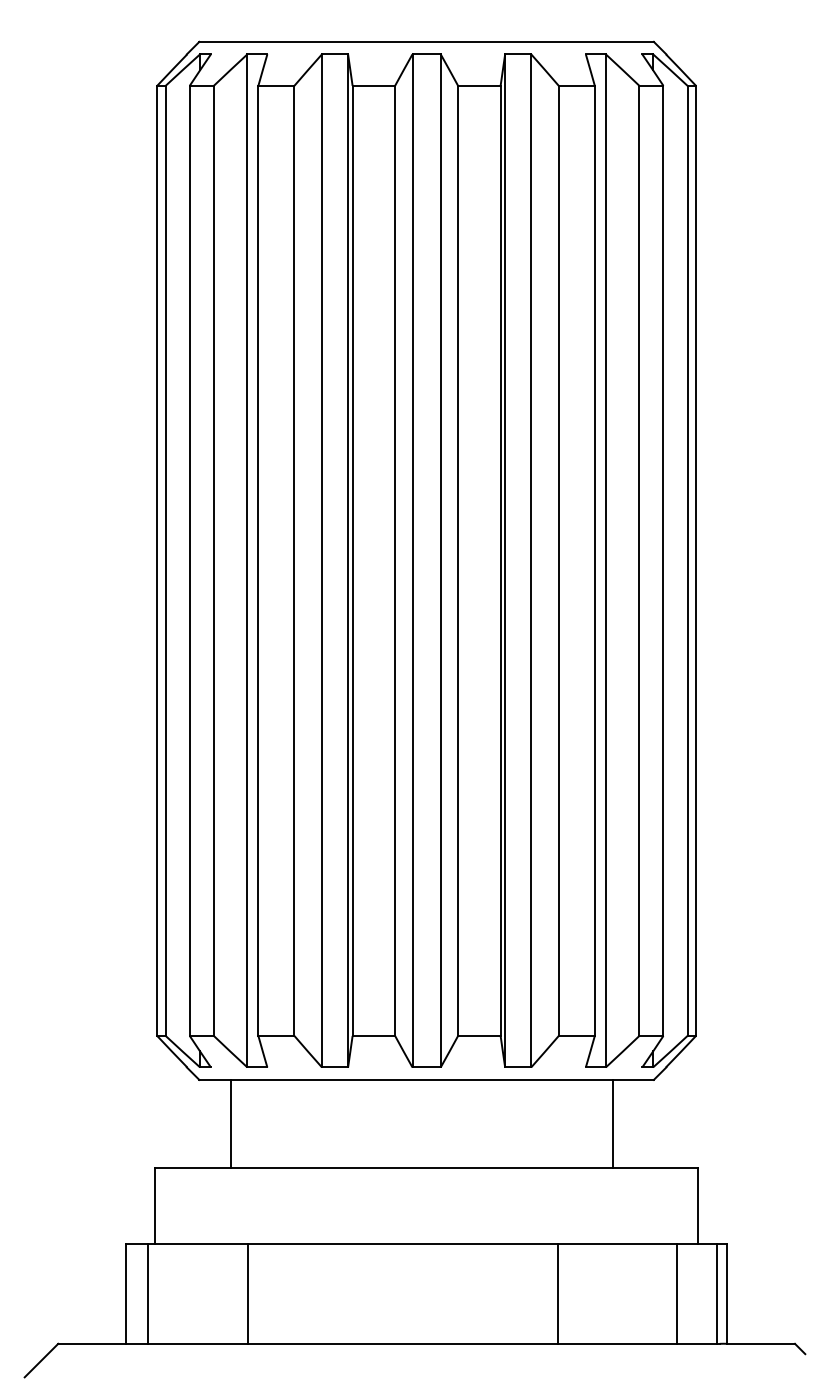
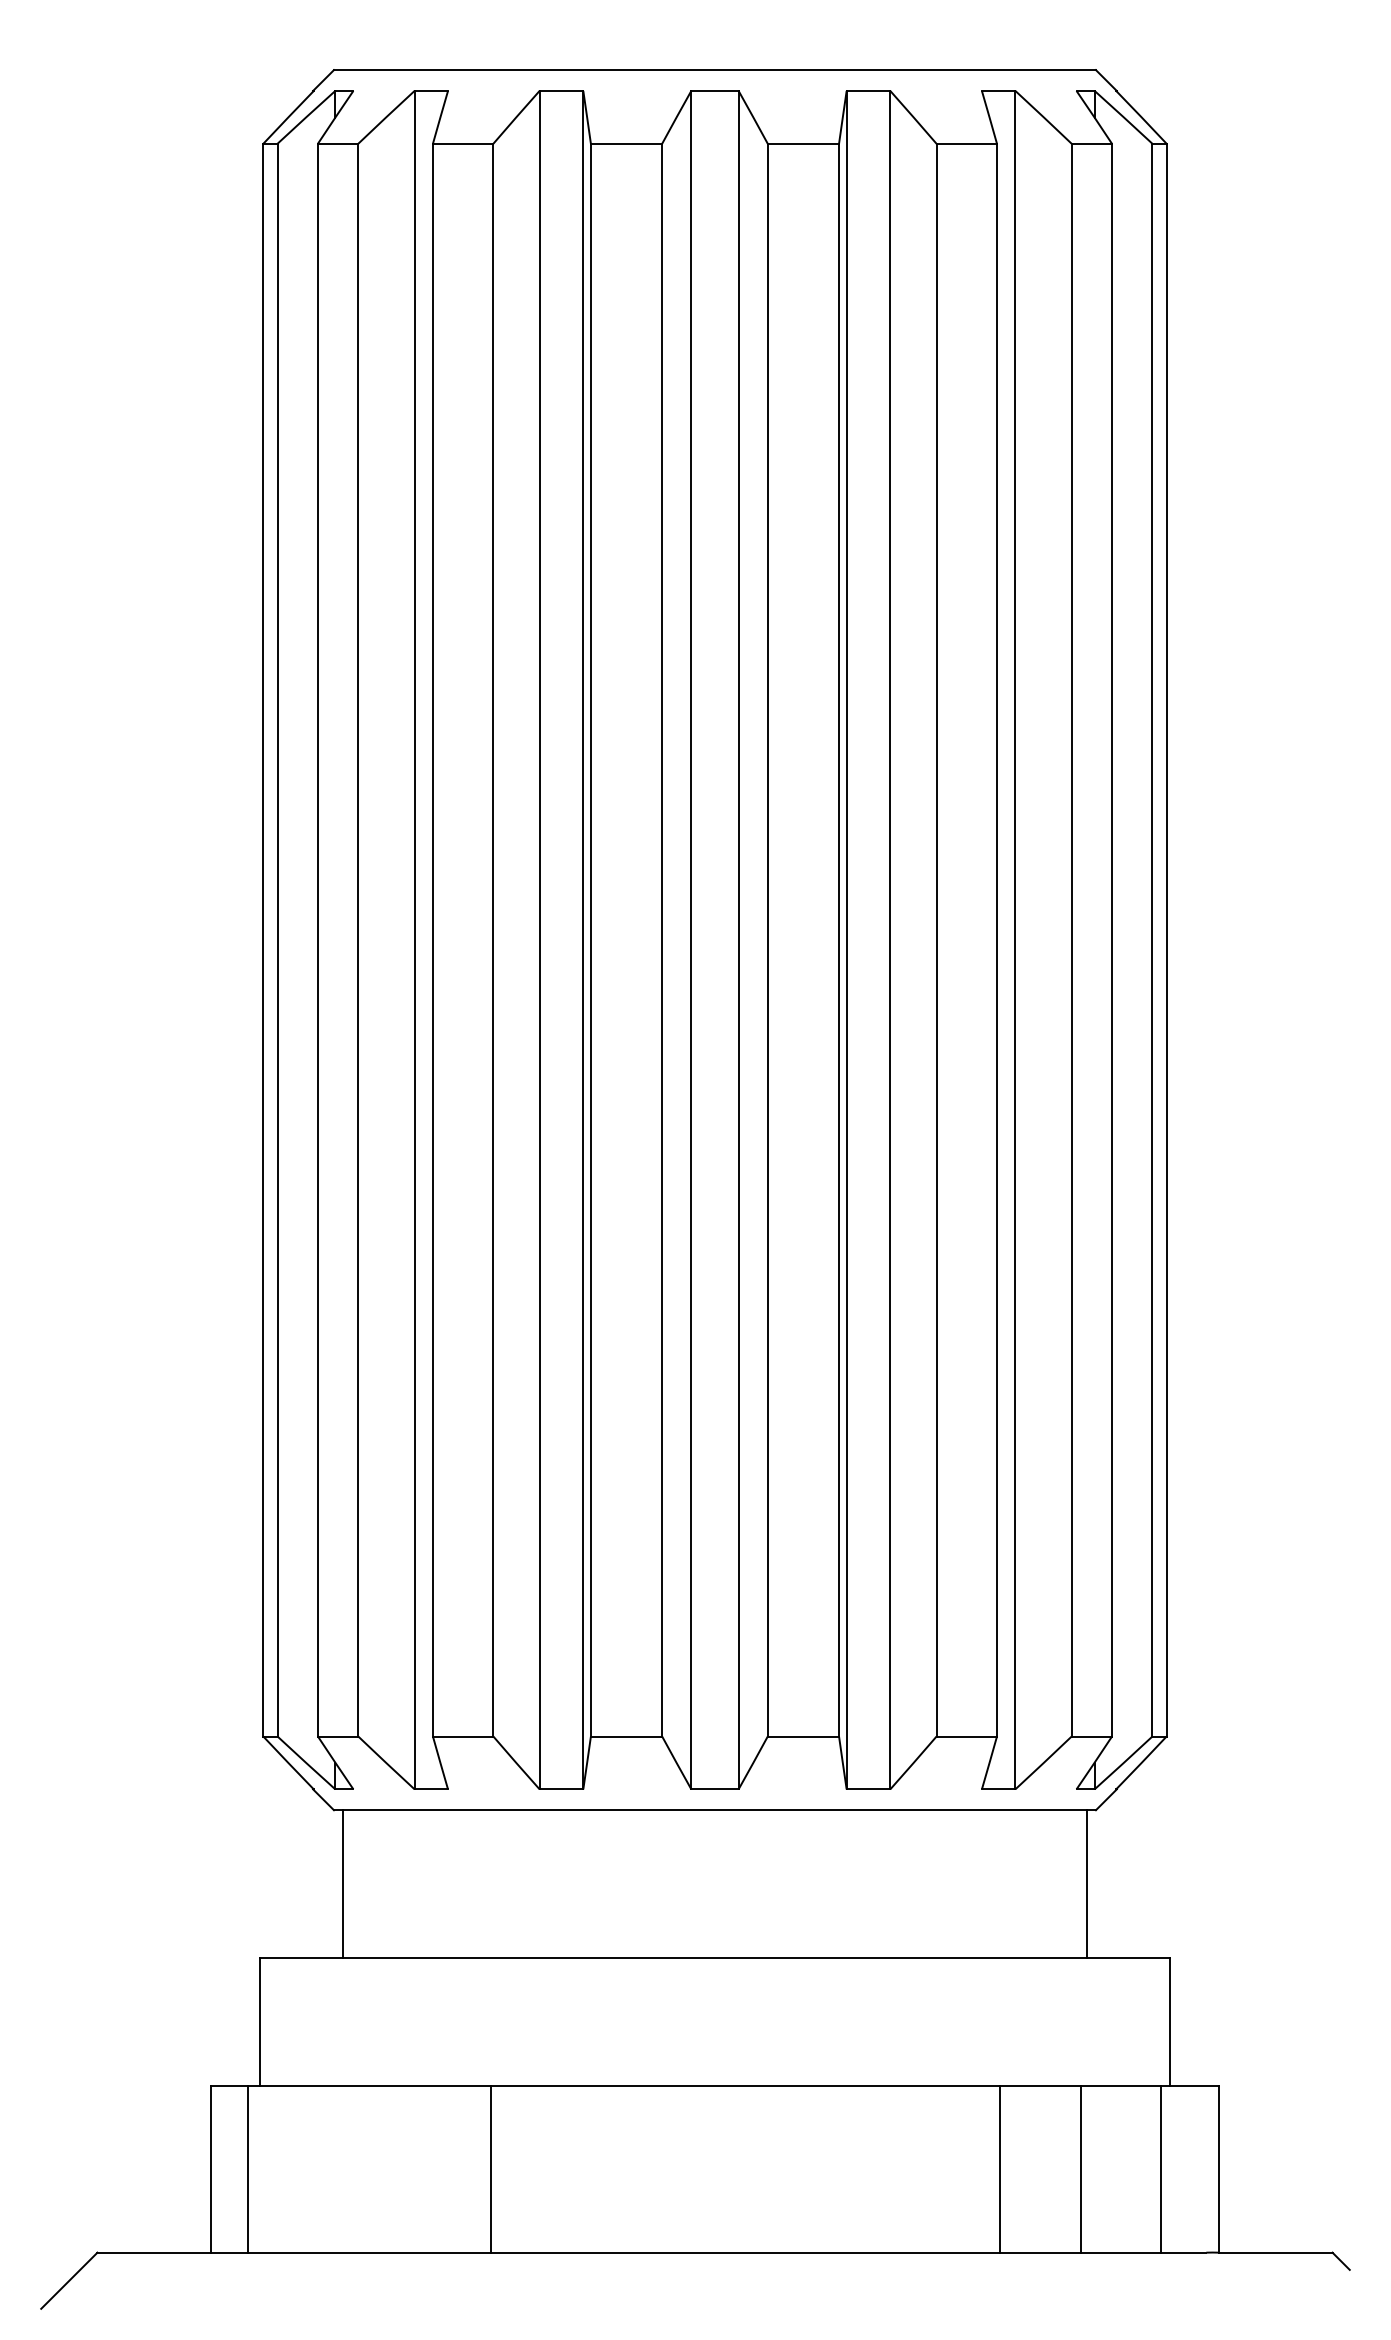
line: (231, 1123) -> (342, 1883), moved
line: (612, 1123) -> (1086, 1883), moved
line: (248, 1293) -> (491, 2168), moved
line: (557, 1293) -> (999, 2168), moved
line: (677, 1293) -> (1081, 2168), moved
line: (717, 1293) -> (1160, 2168), moved

